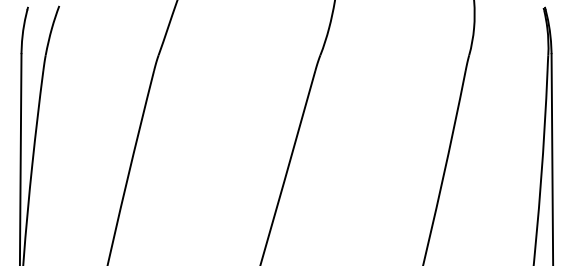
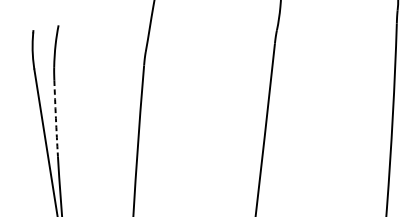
arc: (37, 116) -> (55, 117), solid -> dashed

